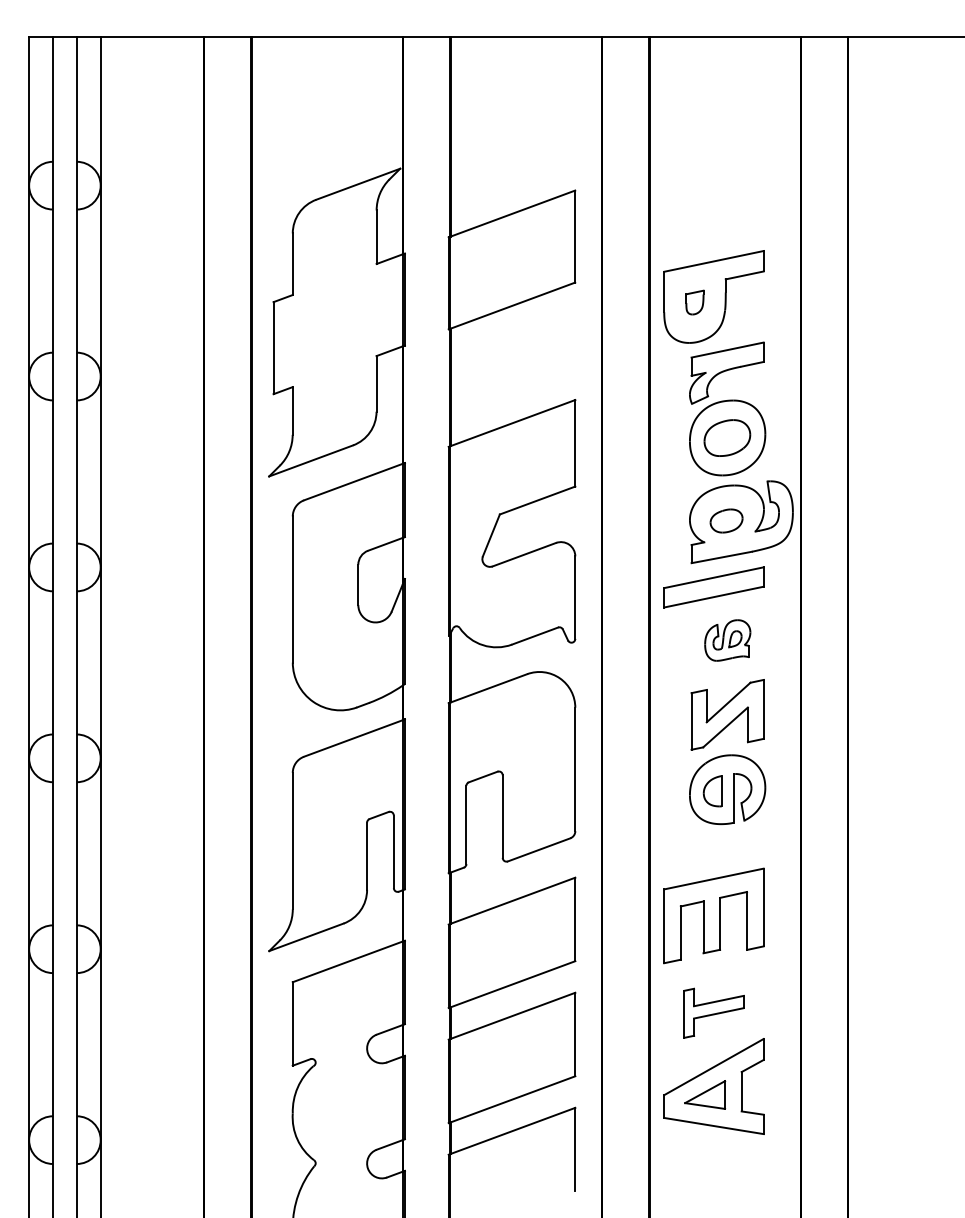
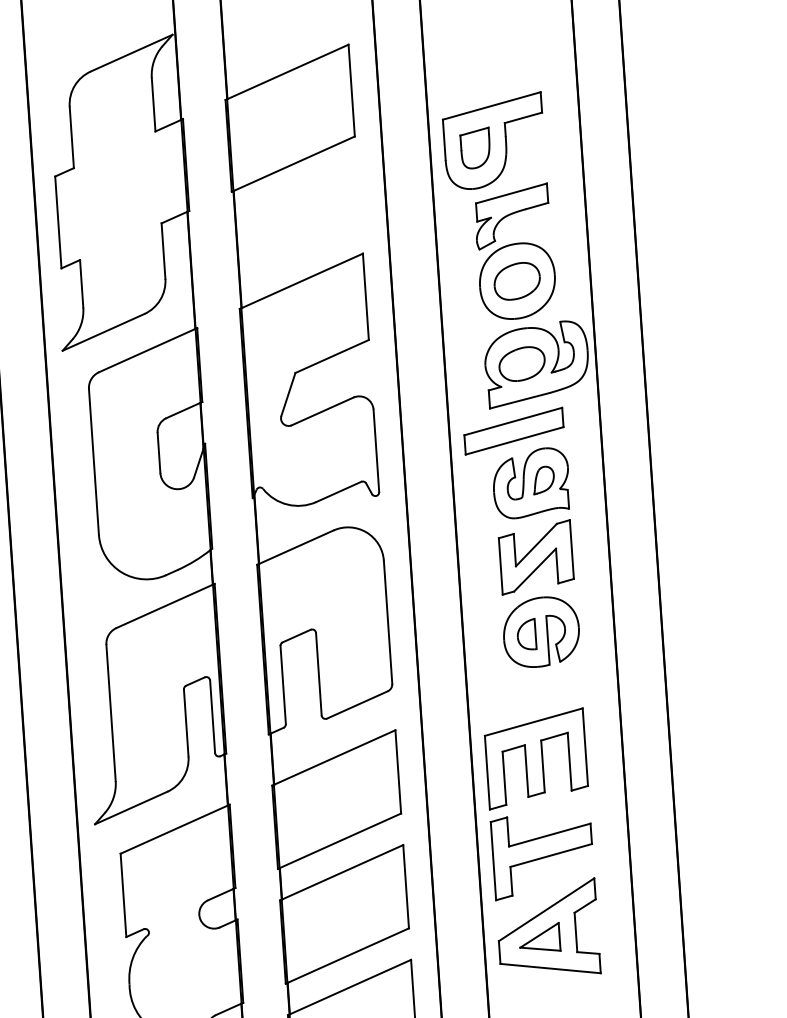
part: (694, 302) -> (475, 148), size x1.67
part: (726, 520) -> (521, 363), size x1.43
part: (727, 640) -> (531, 483), size x1.67
part: (713, 1013) -> (542, 856), size x1.67

